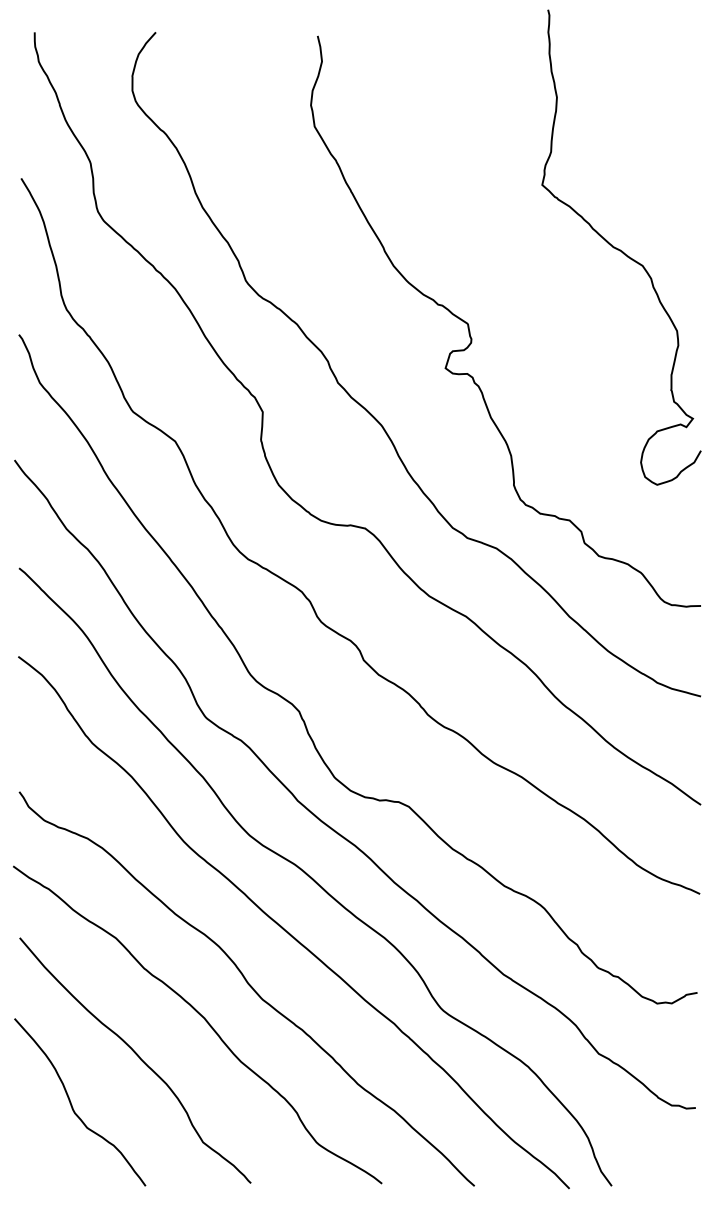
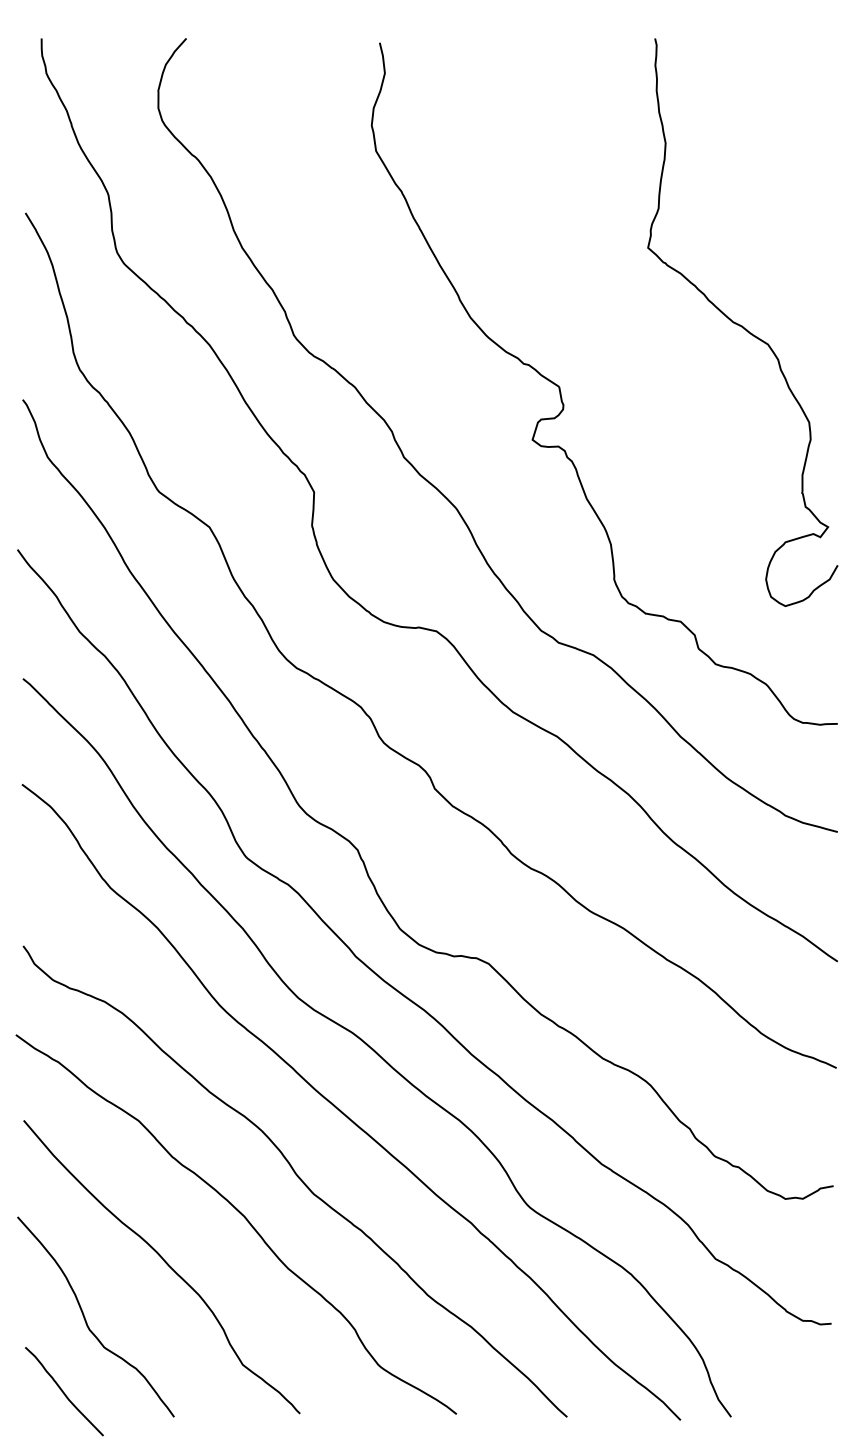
curve: (619, 249) -> (740, 324), moved
curve: (53, 1164) -> (63, 1391), added

